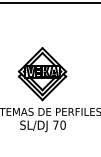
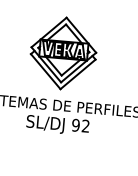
text: (59, 124) -> (80, 124), 70 -> 92

